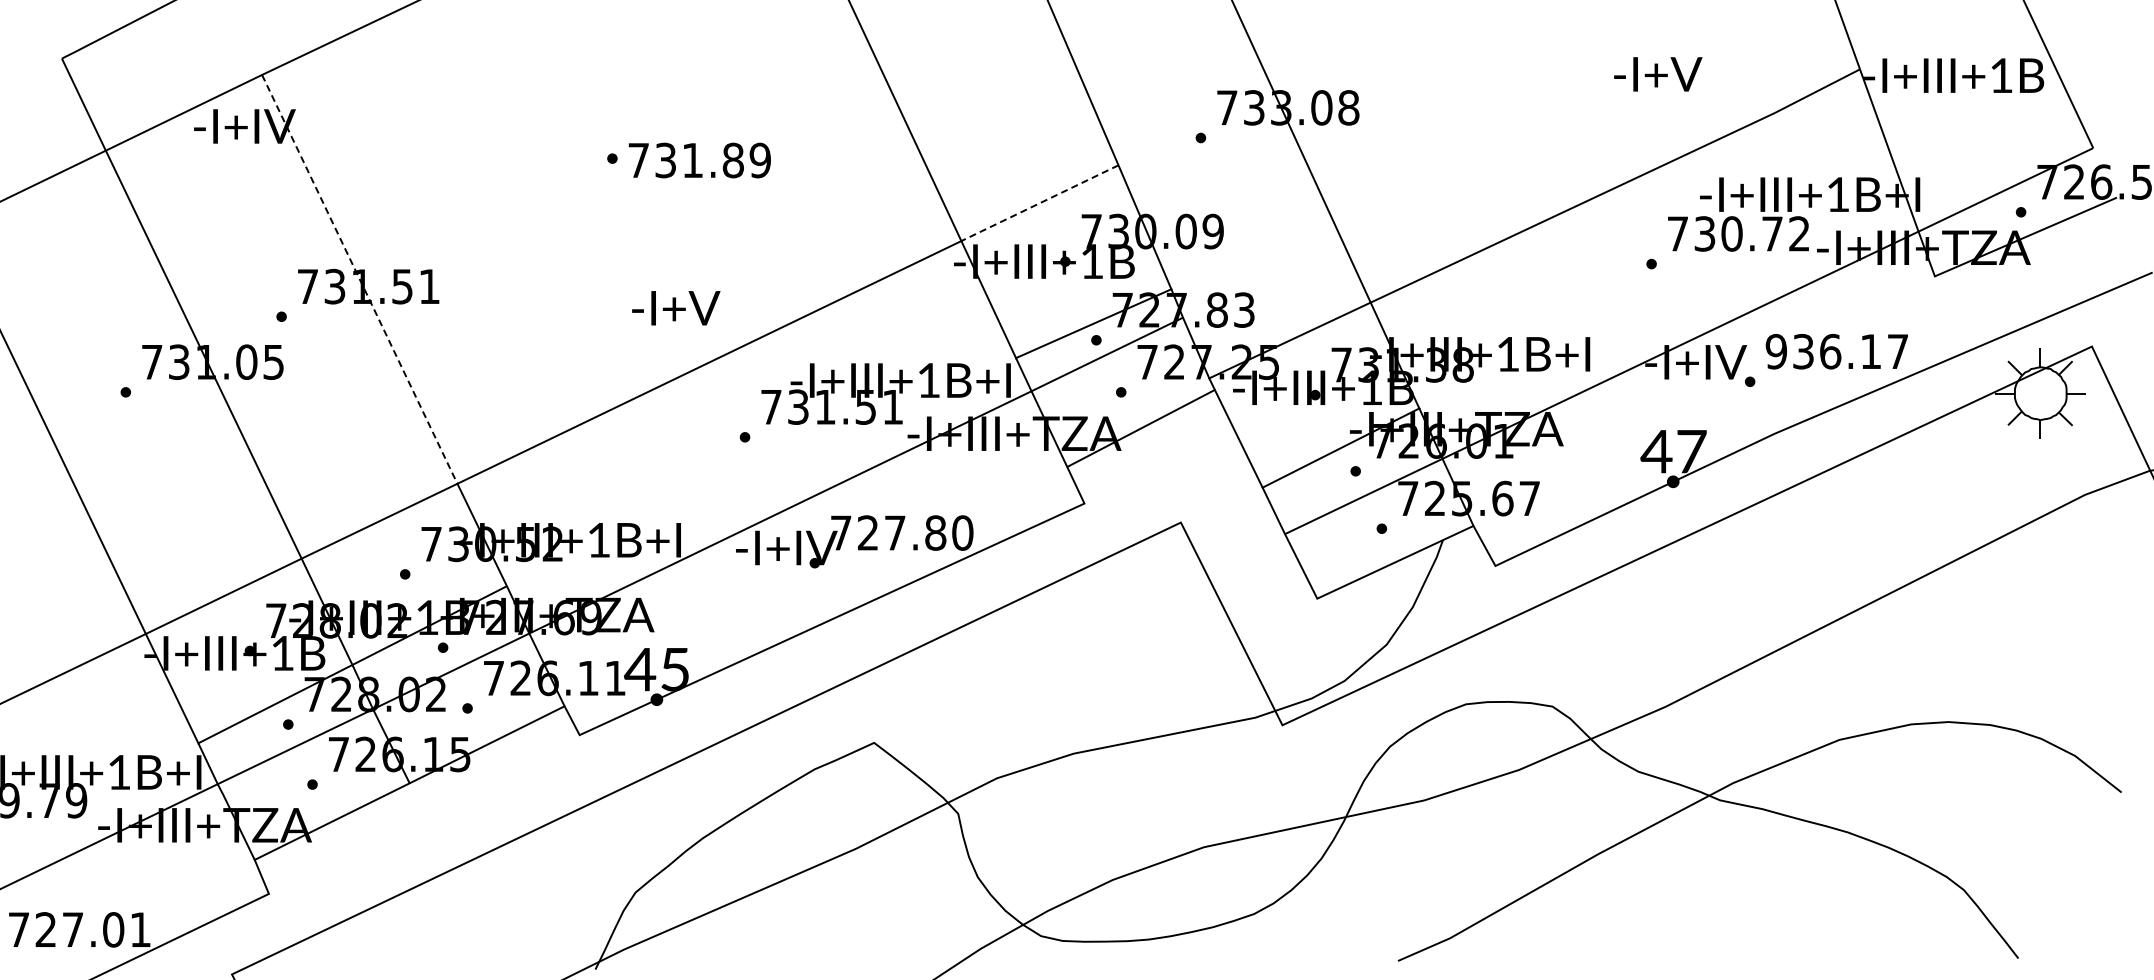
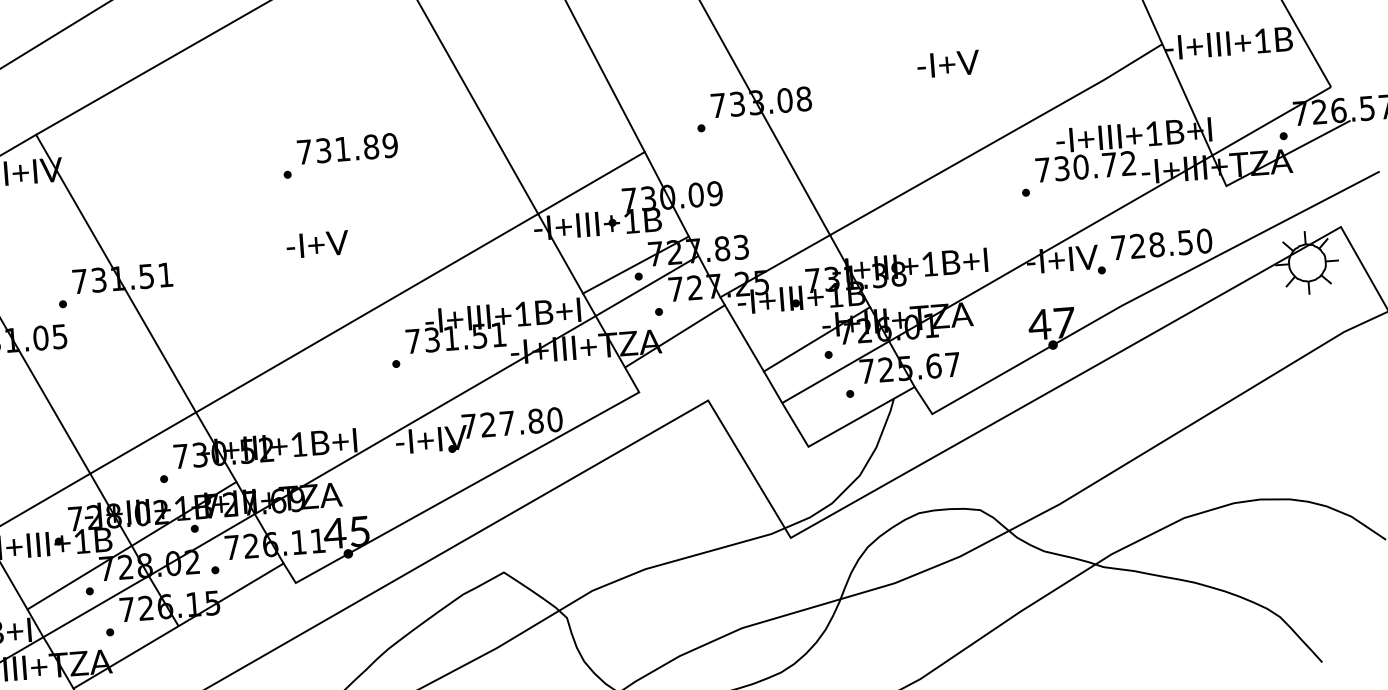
text: (1658, 74) -> (948, 64), moved
text: (699, 160) -> (347, 148), moved
line: (1039, 203) -> (591, 183), dashed -> solid
line: (359, 279) -> (115, 273), dashed -> solid
text: (676, 308) -> (317, 244), moved
text: (1836, 351) -> (1161, 244), 936.17 -> 728.50

